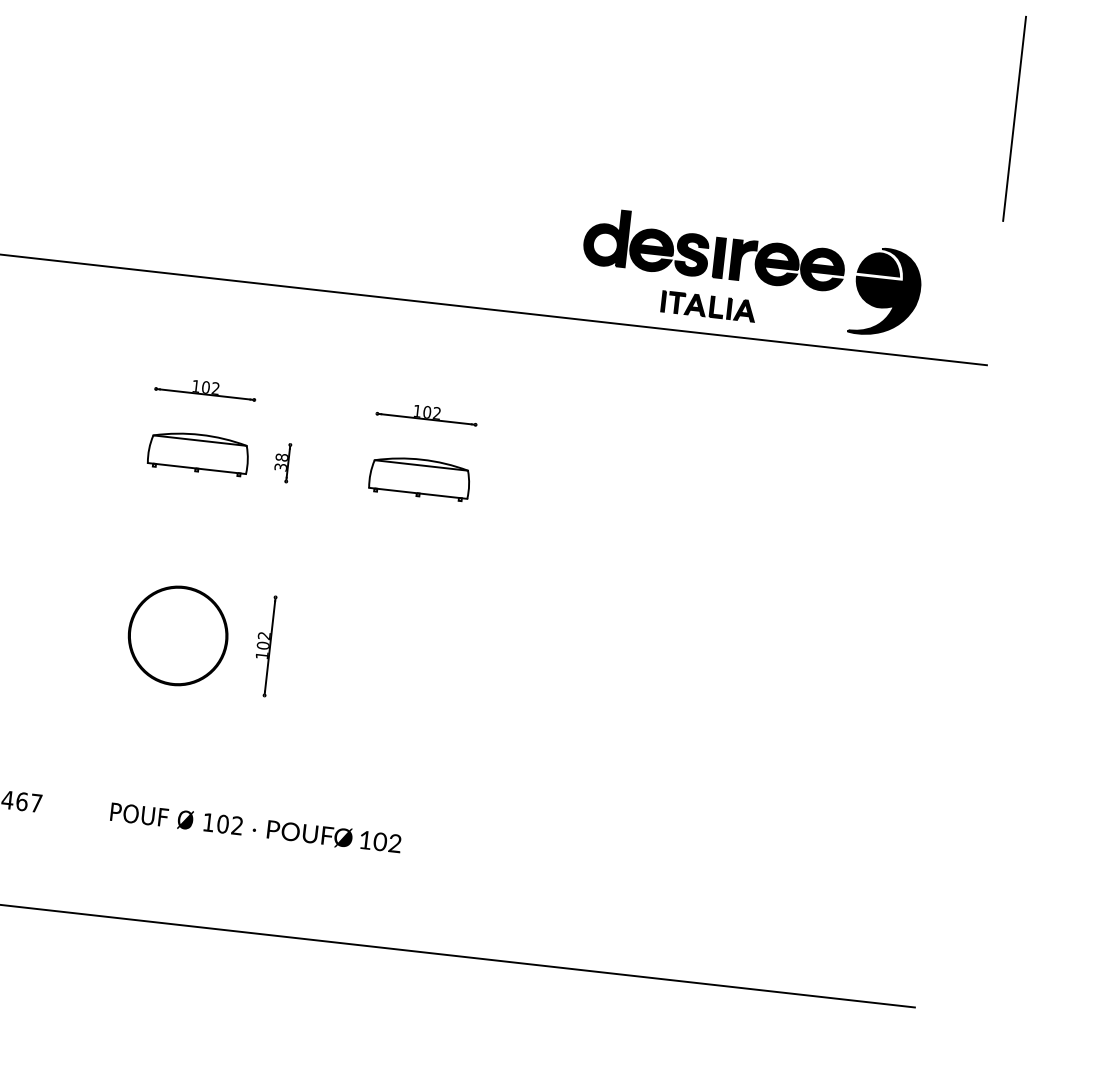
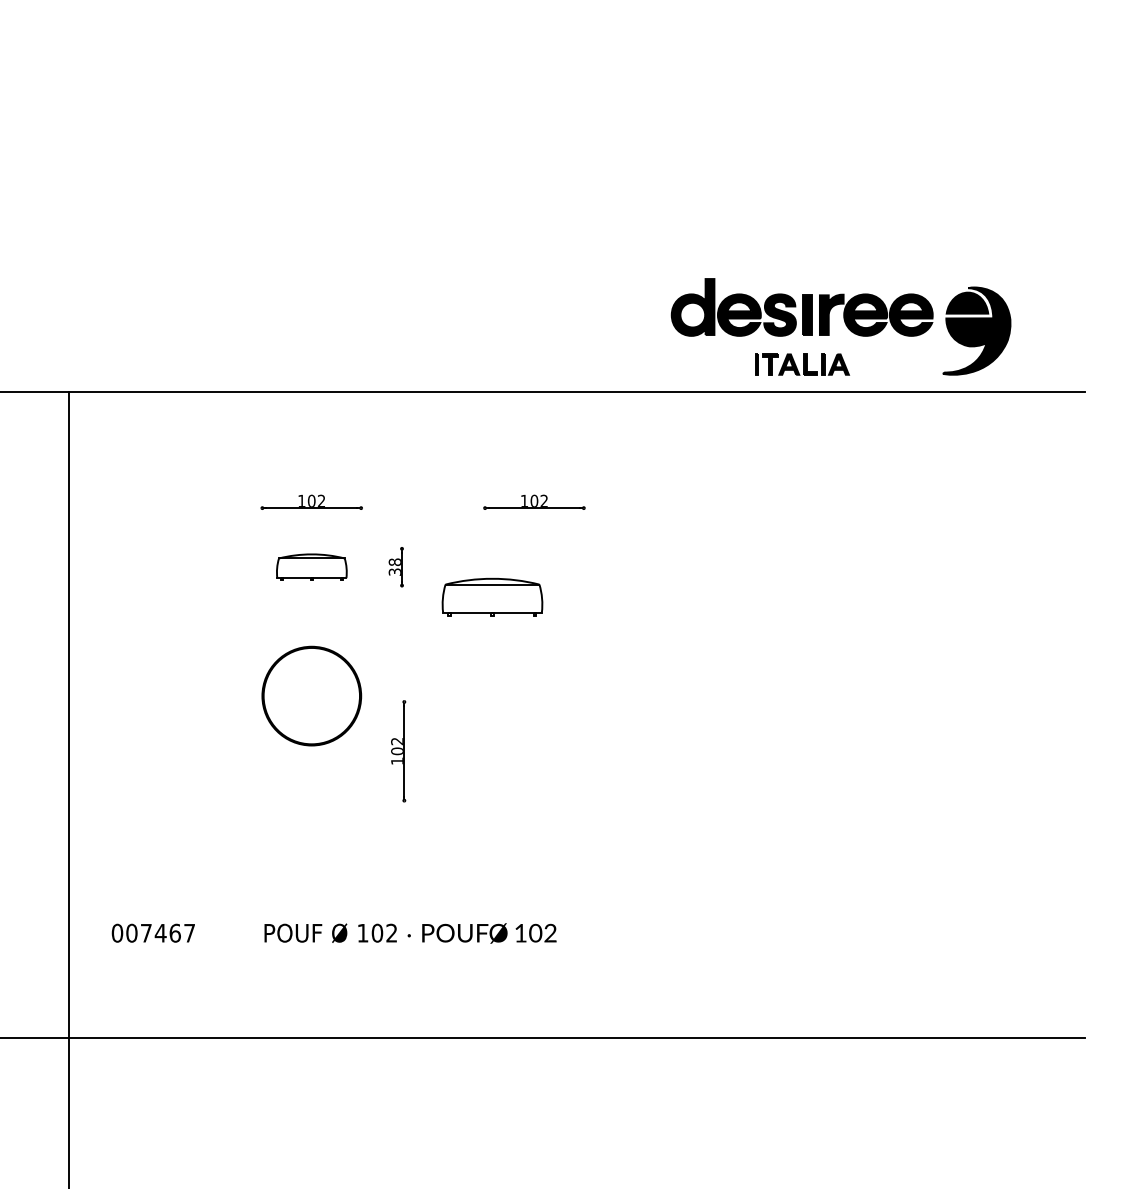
line: (1014, 118) -> (1085, 143), removed
part: (198, 453) -> (311, 567), size x0.7
part: (419, 478) -> (492, 597), moved
part: (177, 635) -> (311, 695), moved

